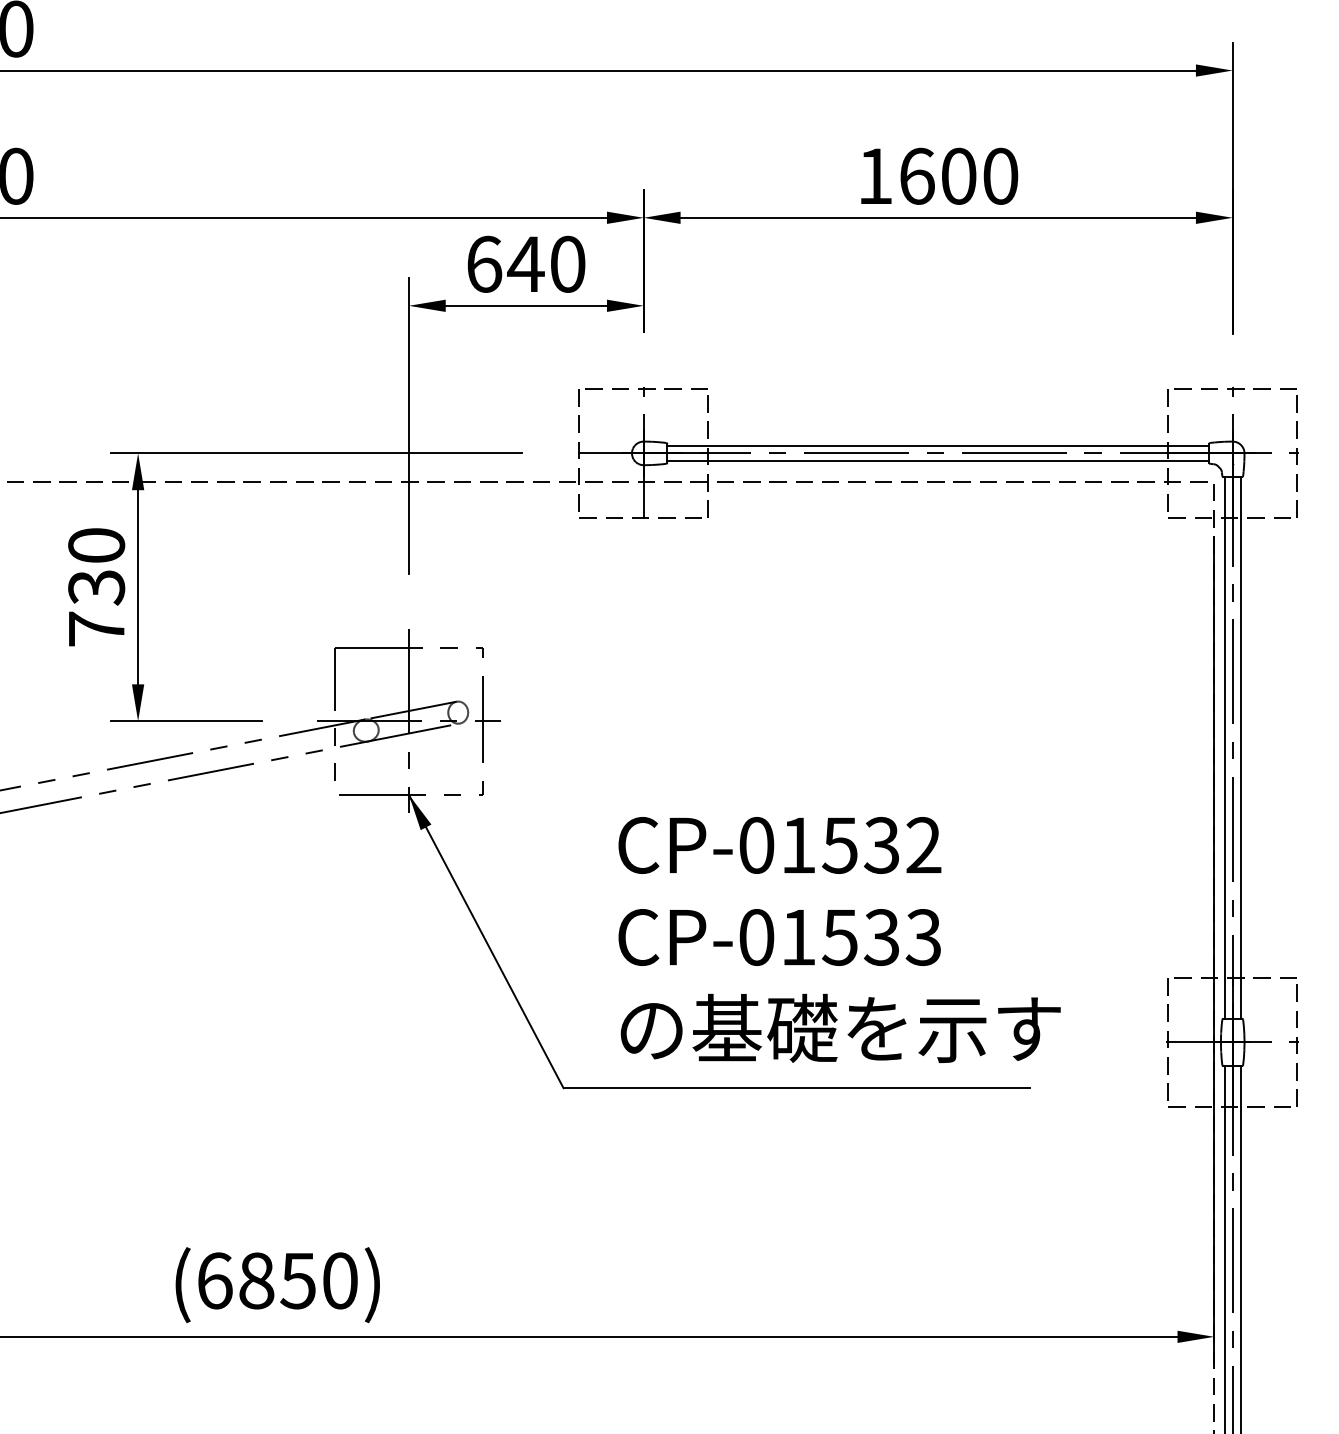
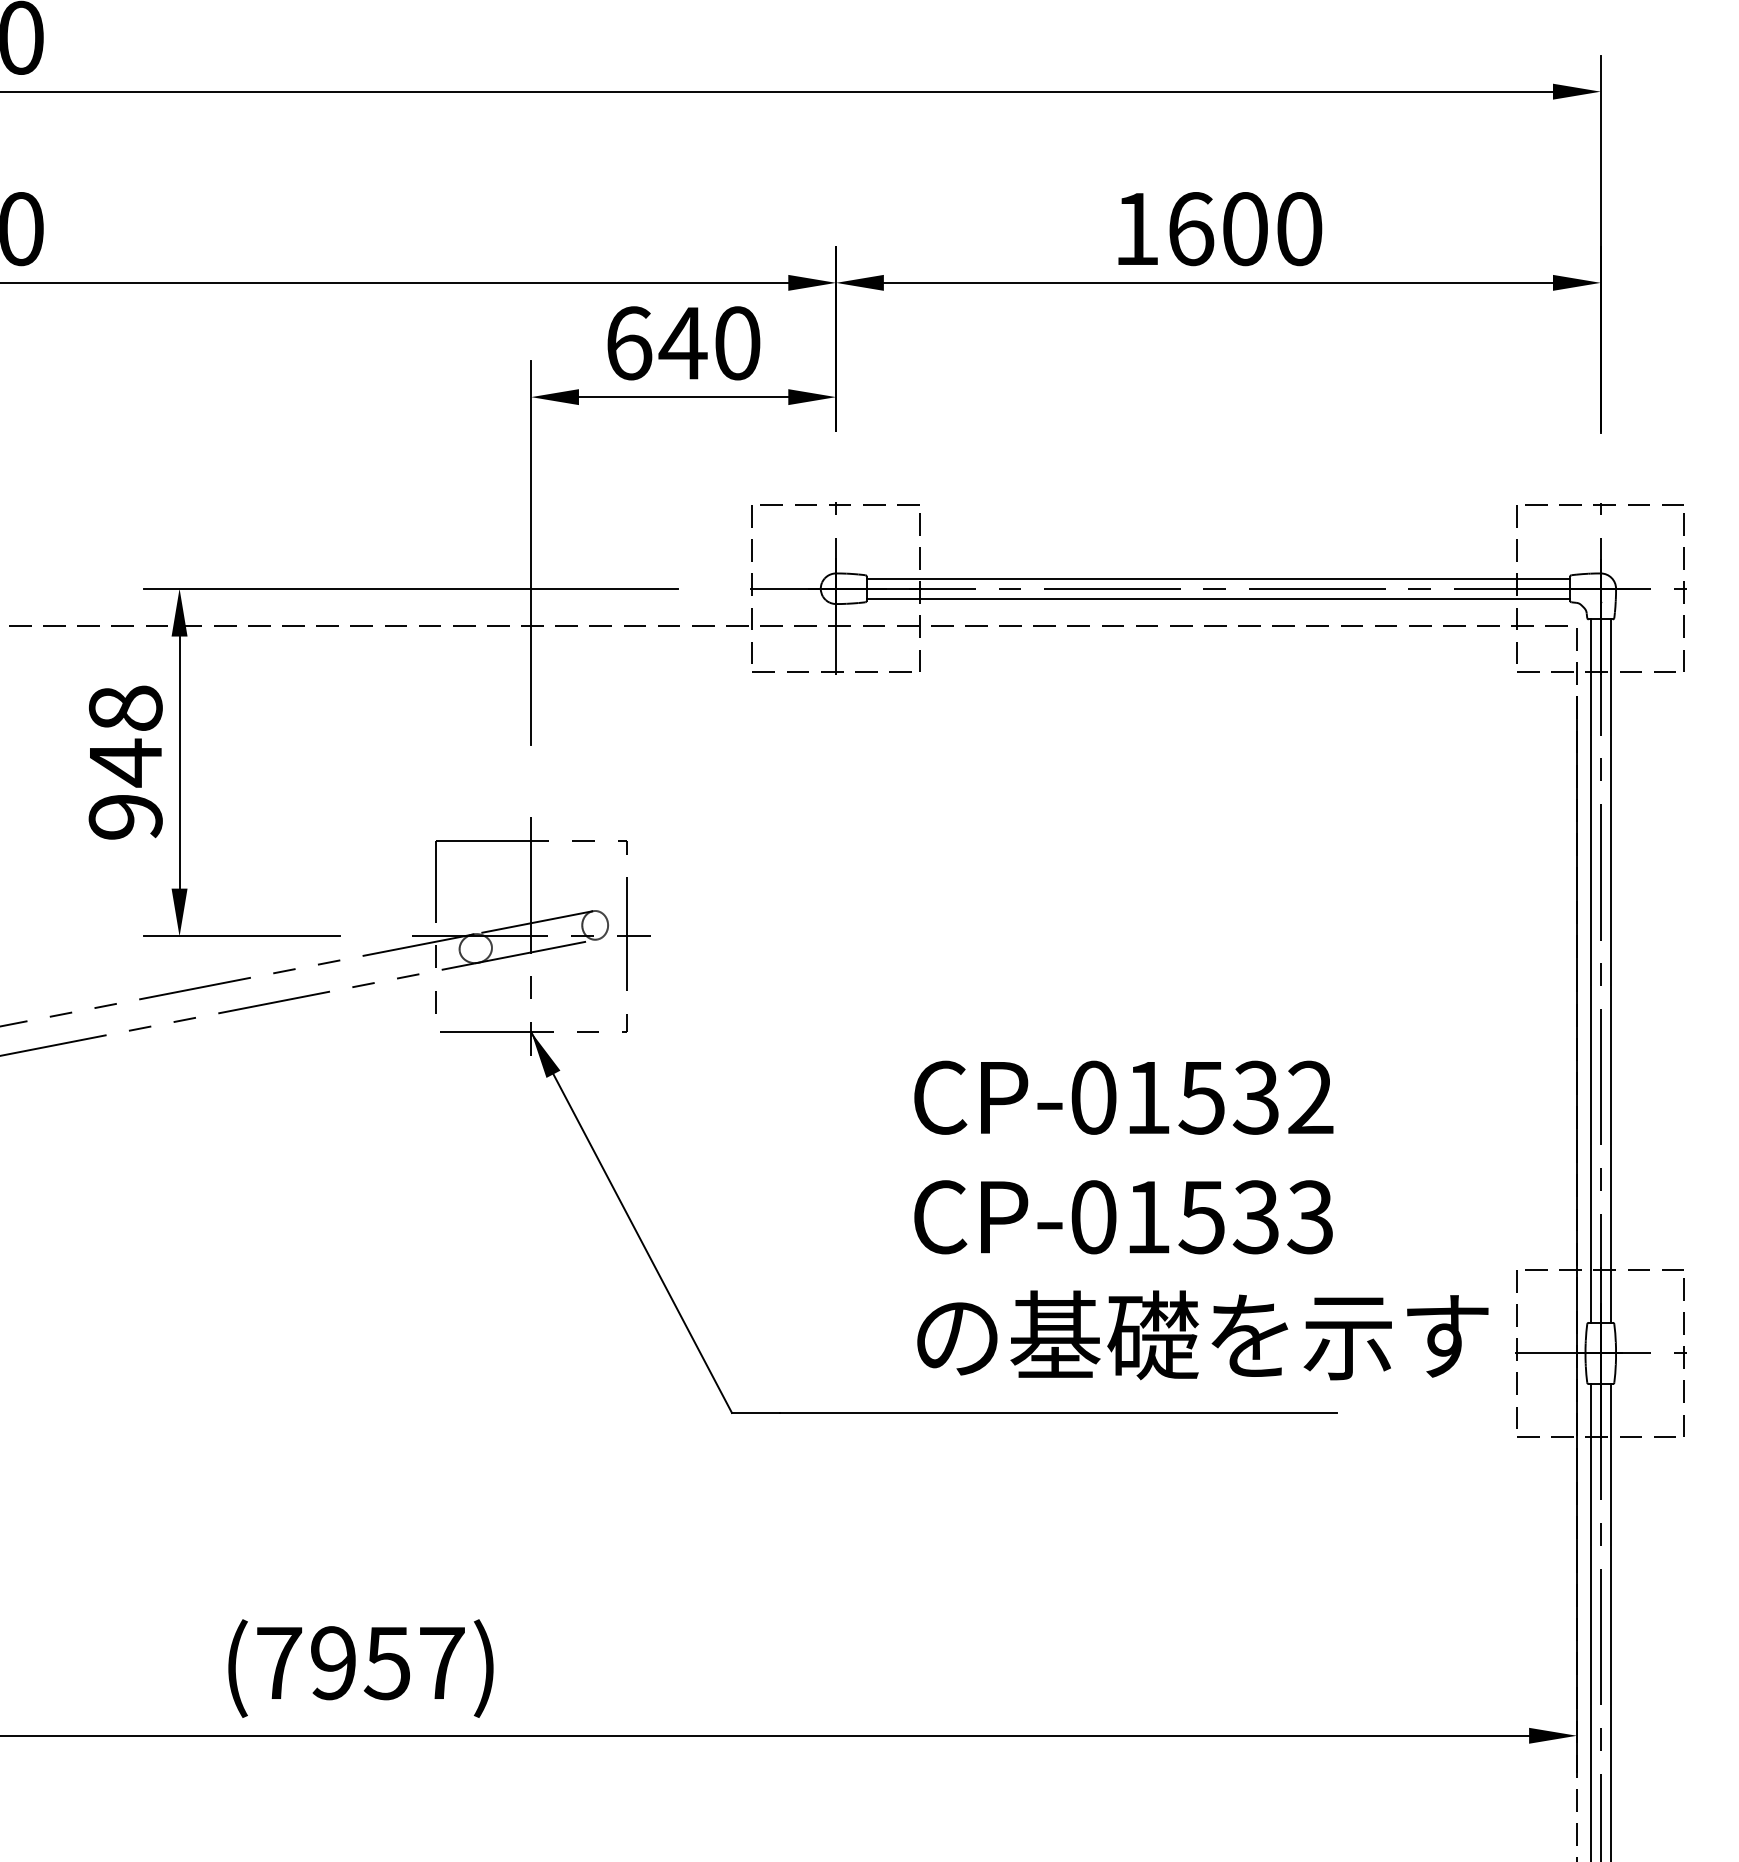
text: (96, 587) -> (125, 762), 730 -> 948
text: (839, 939) -> (1201, 1220), moved
text: (277, 1281) -> (360, 1663), (6850) -> (7957)

